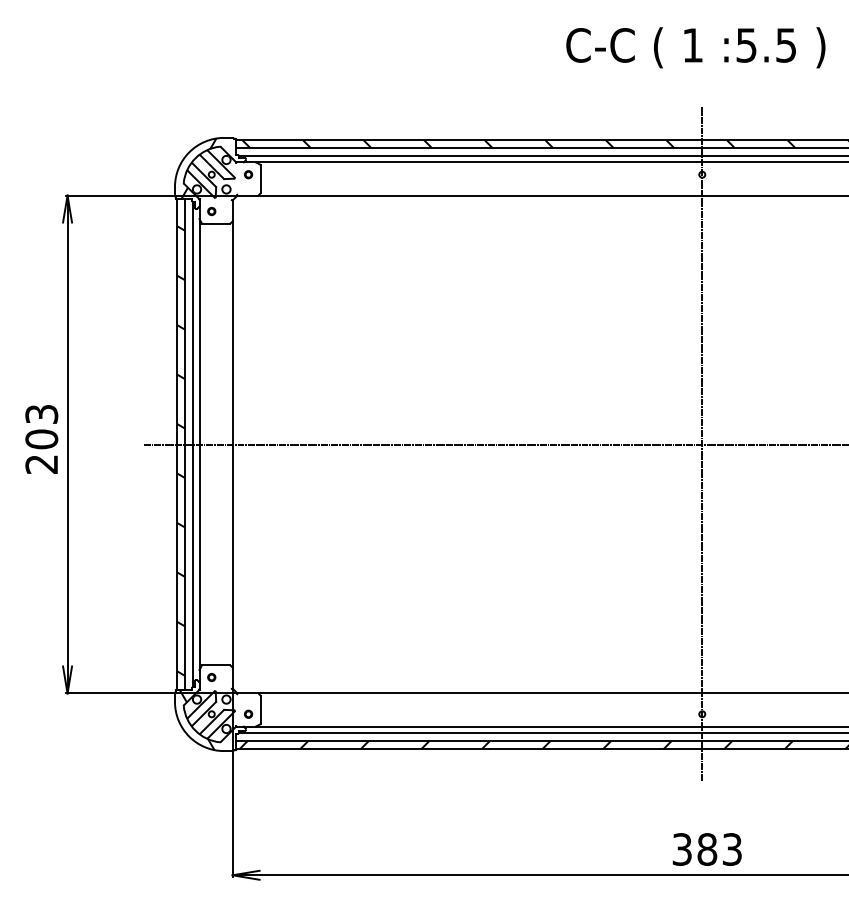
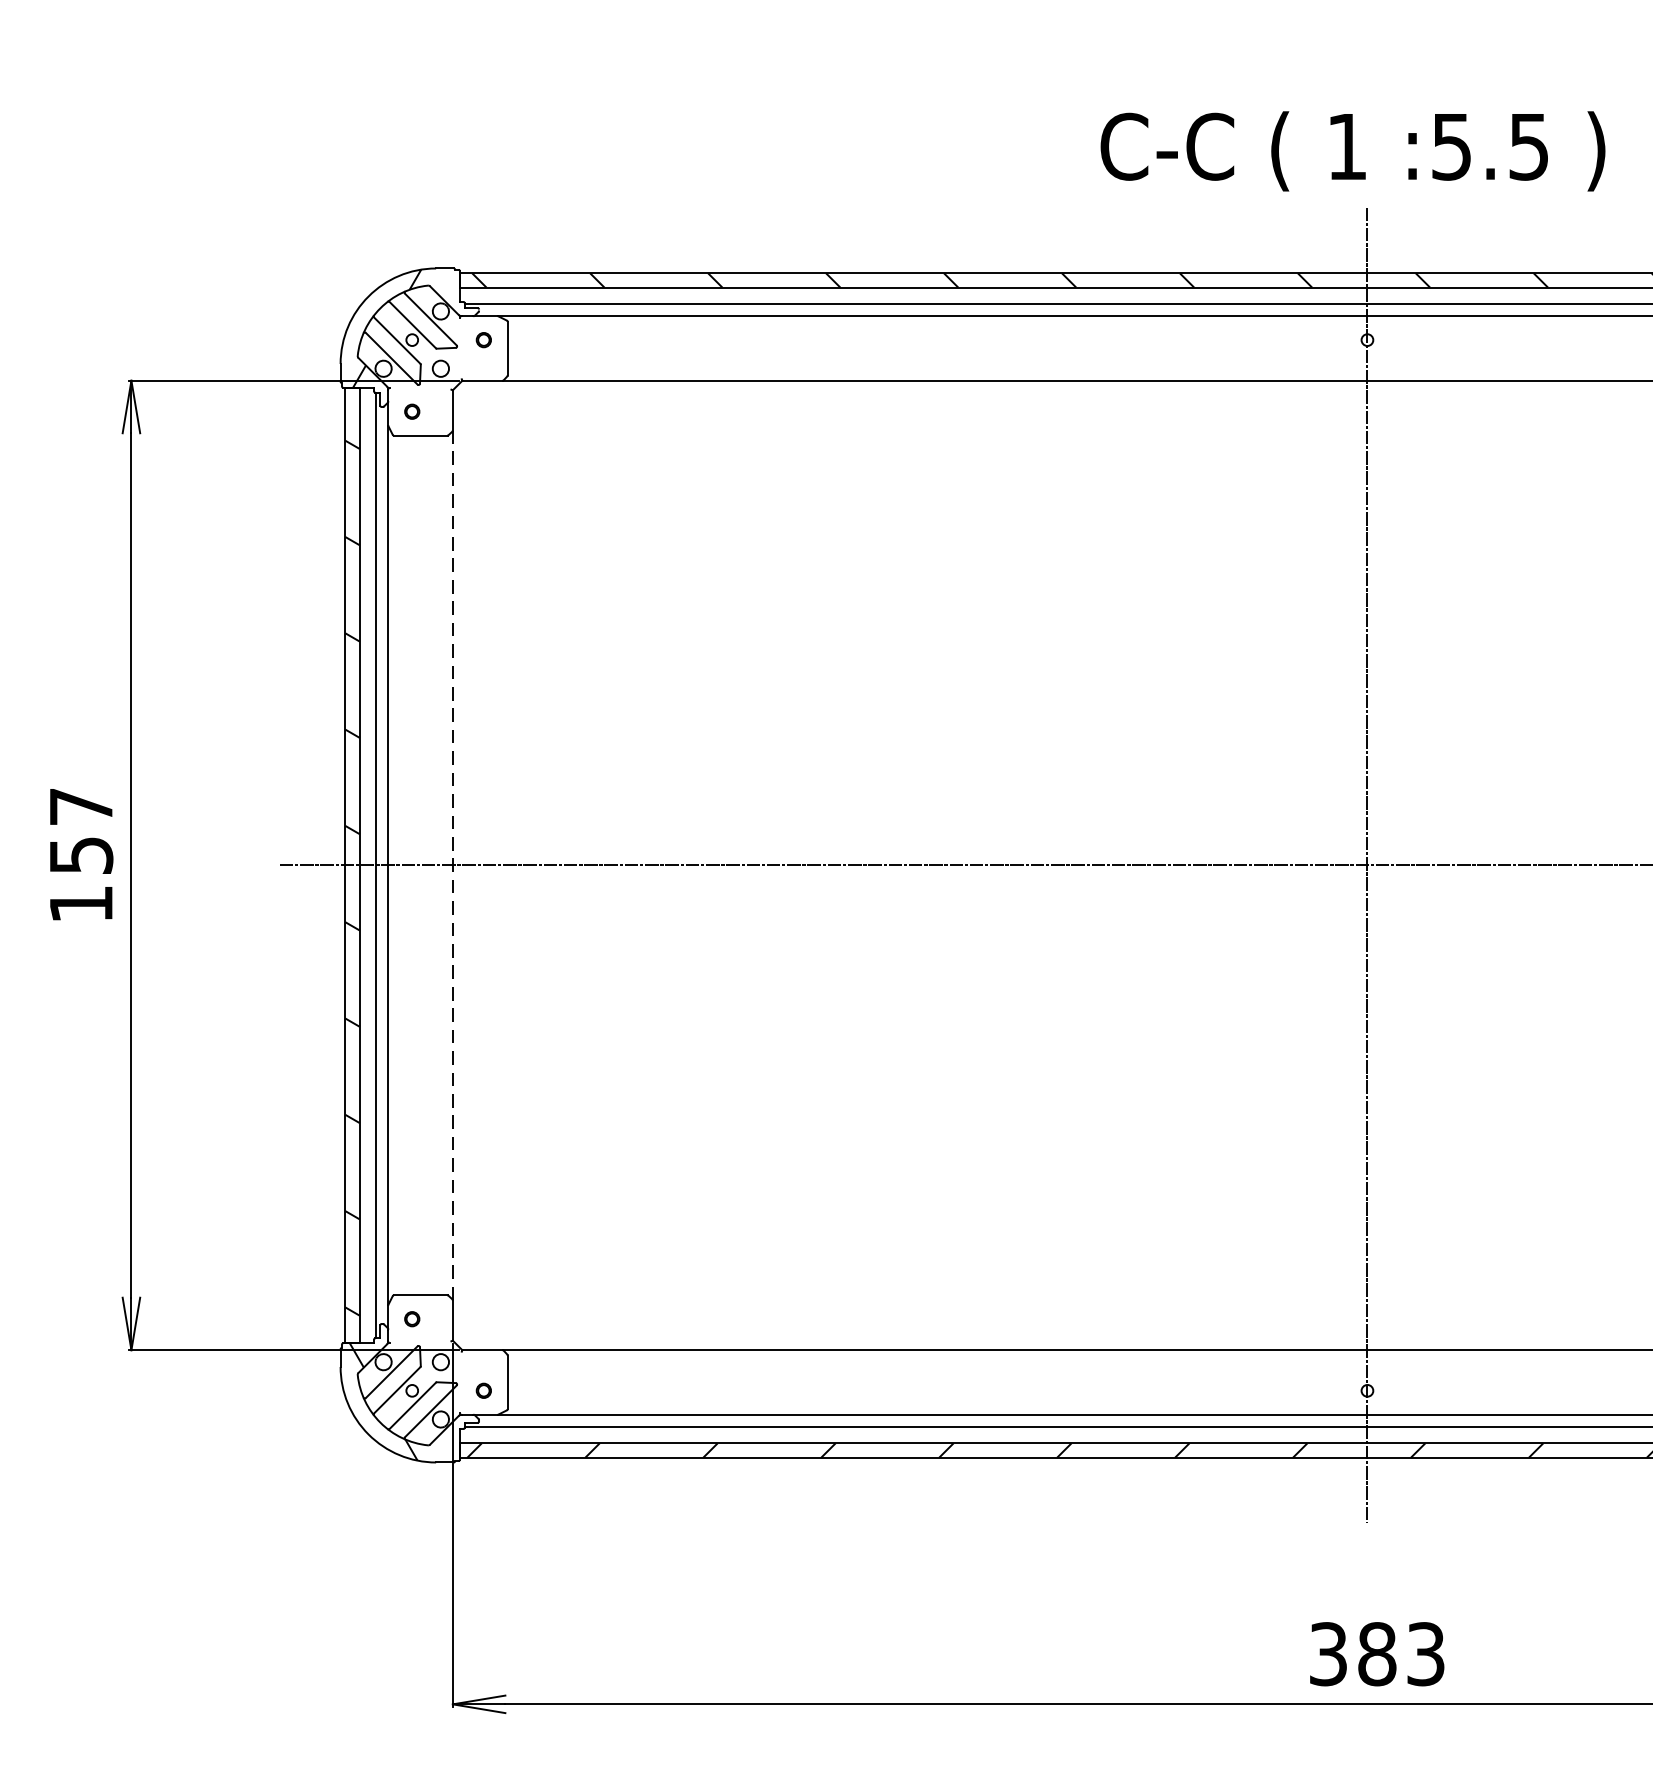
text: (695, 47) -> (1352, 150), moved
text: (41, 439) -> (80, 855), 203 -> 157
line: (232, 444) -> (452, 865), solid -> dashed

